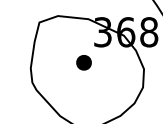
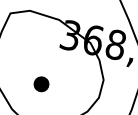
part: (83, 62) -> (41, 83), moved

